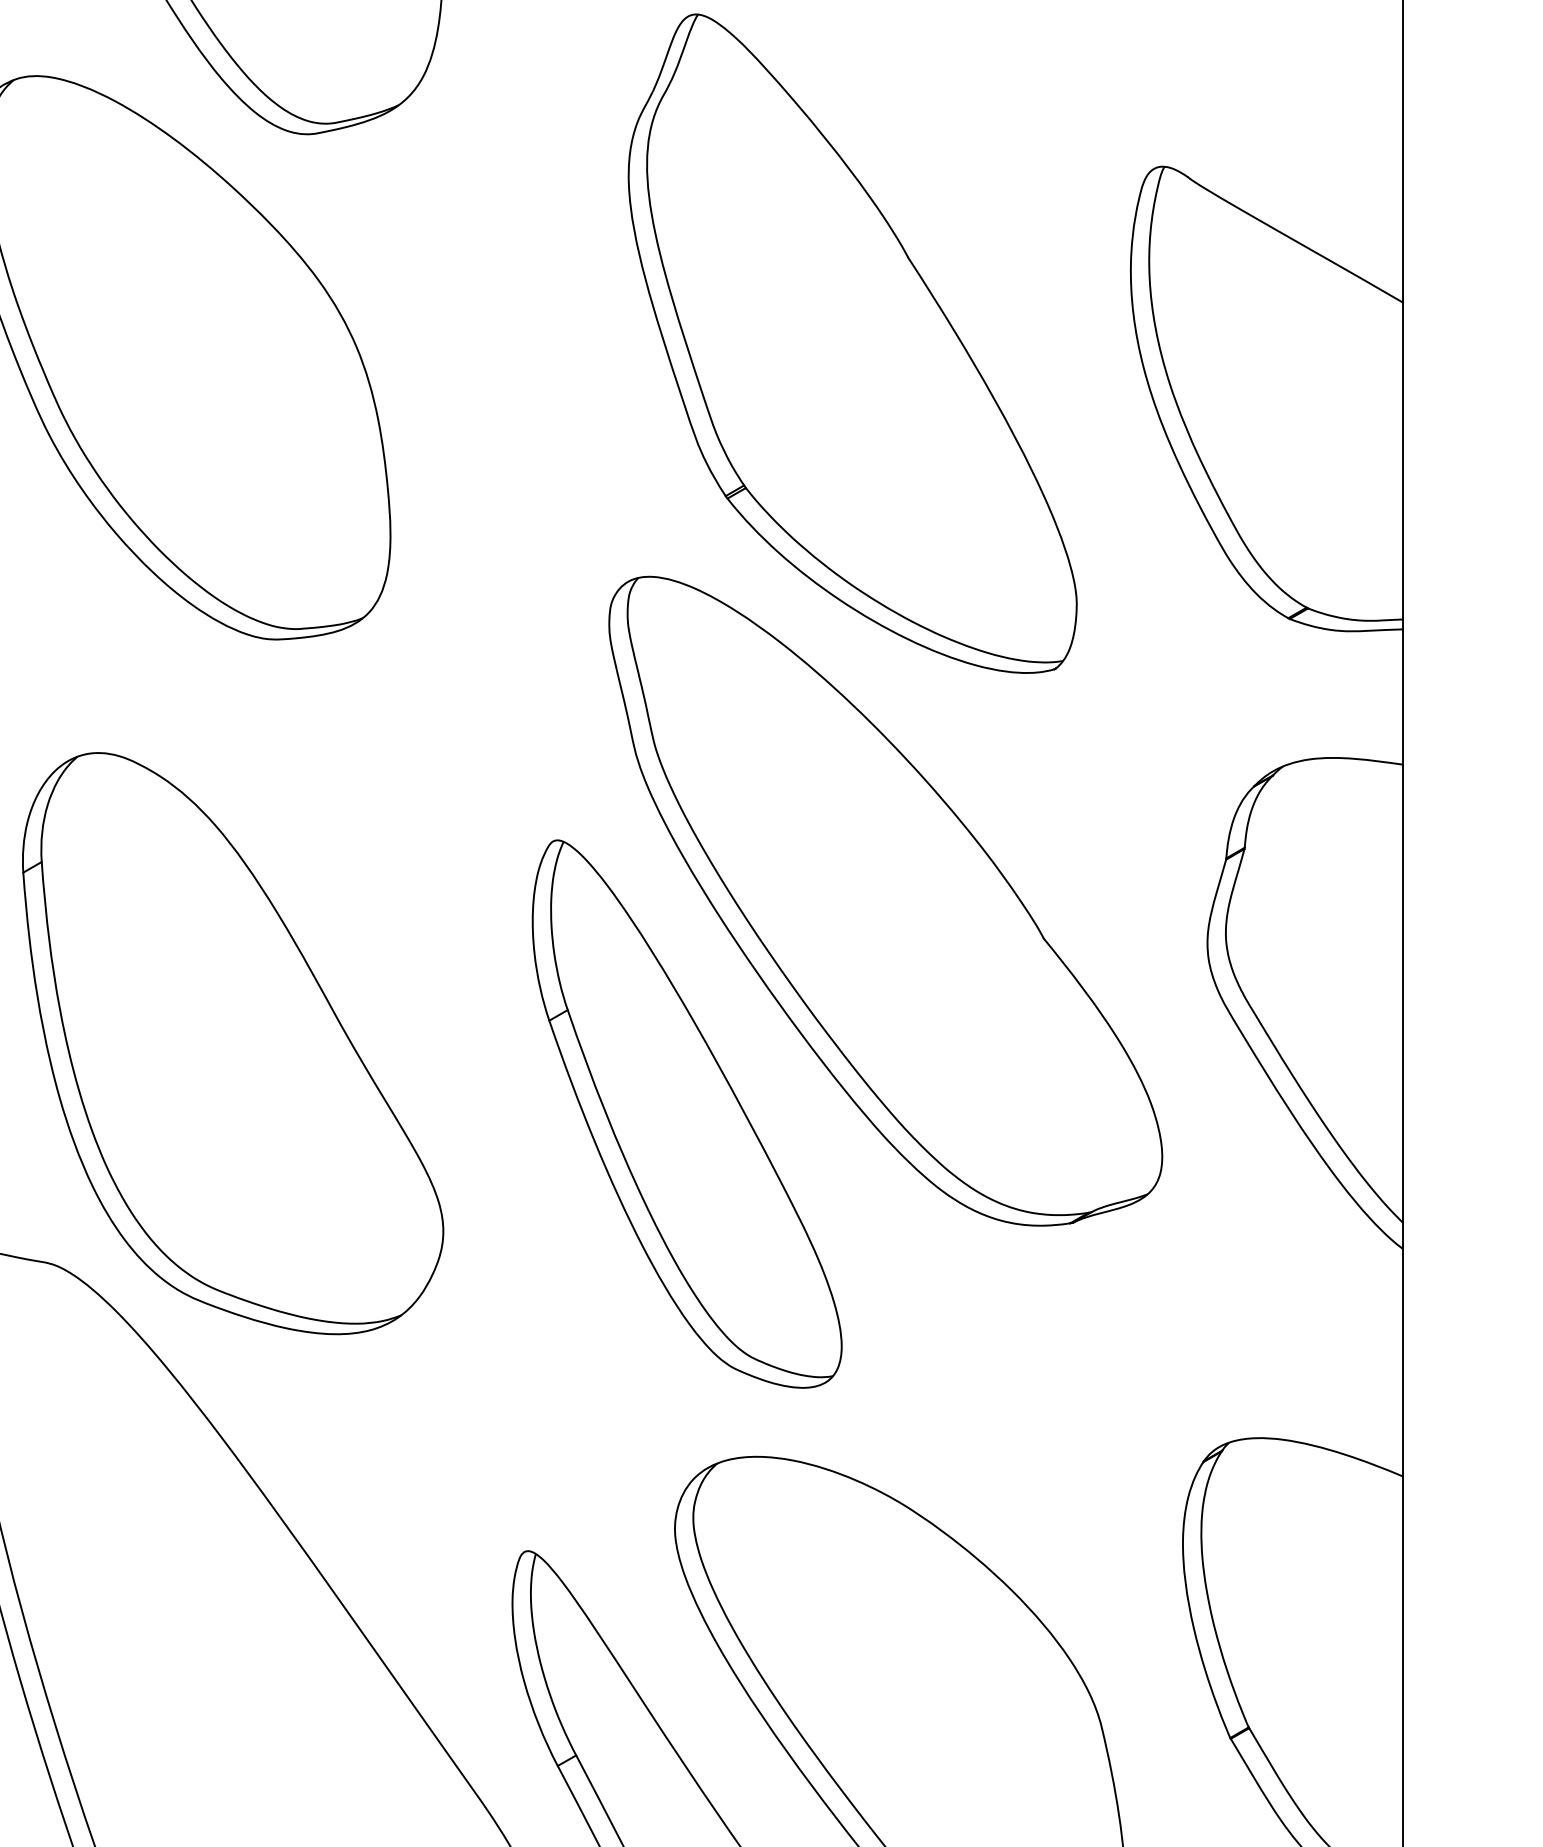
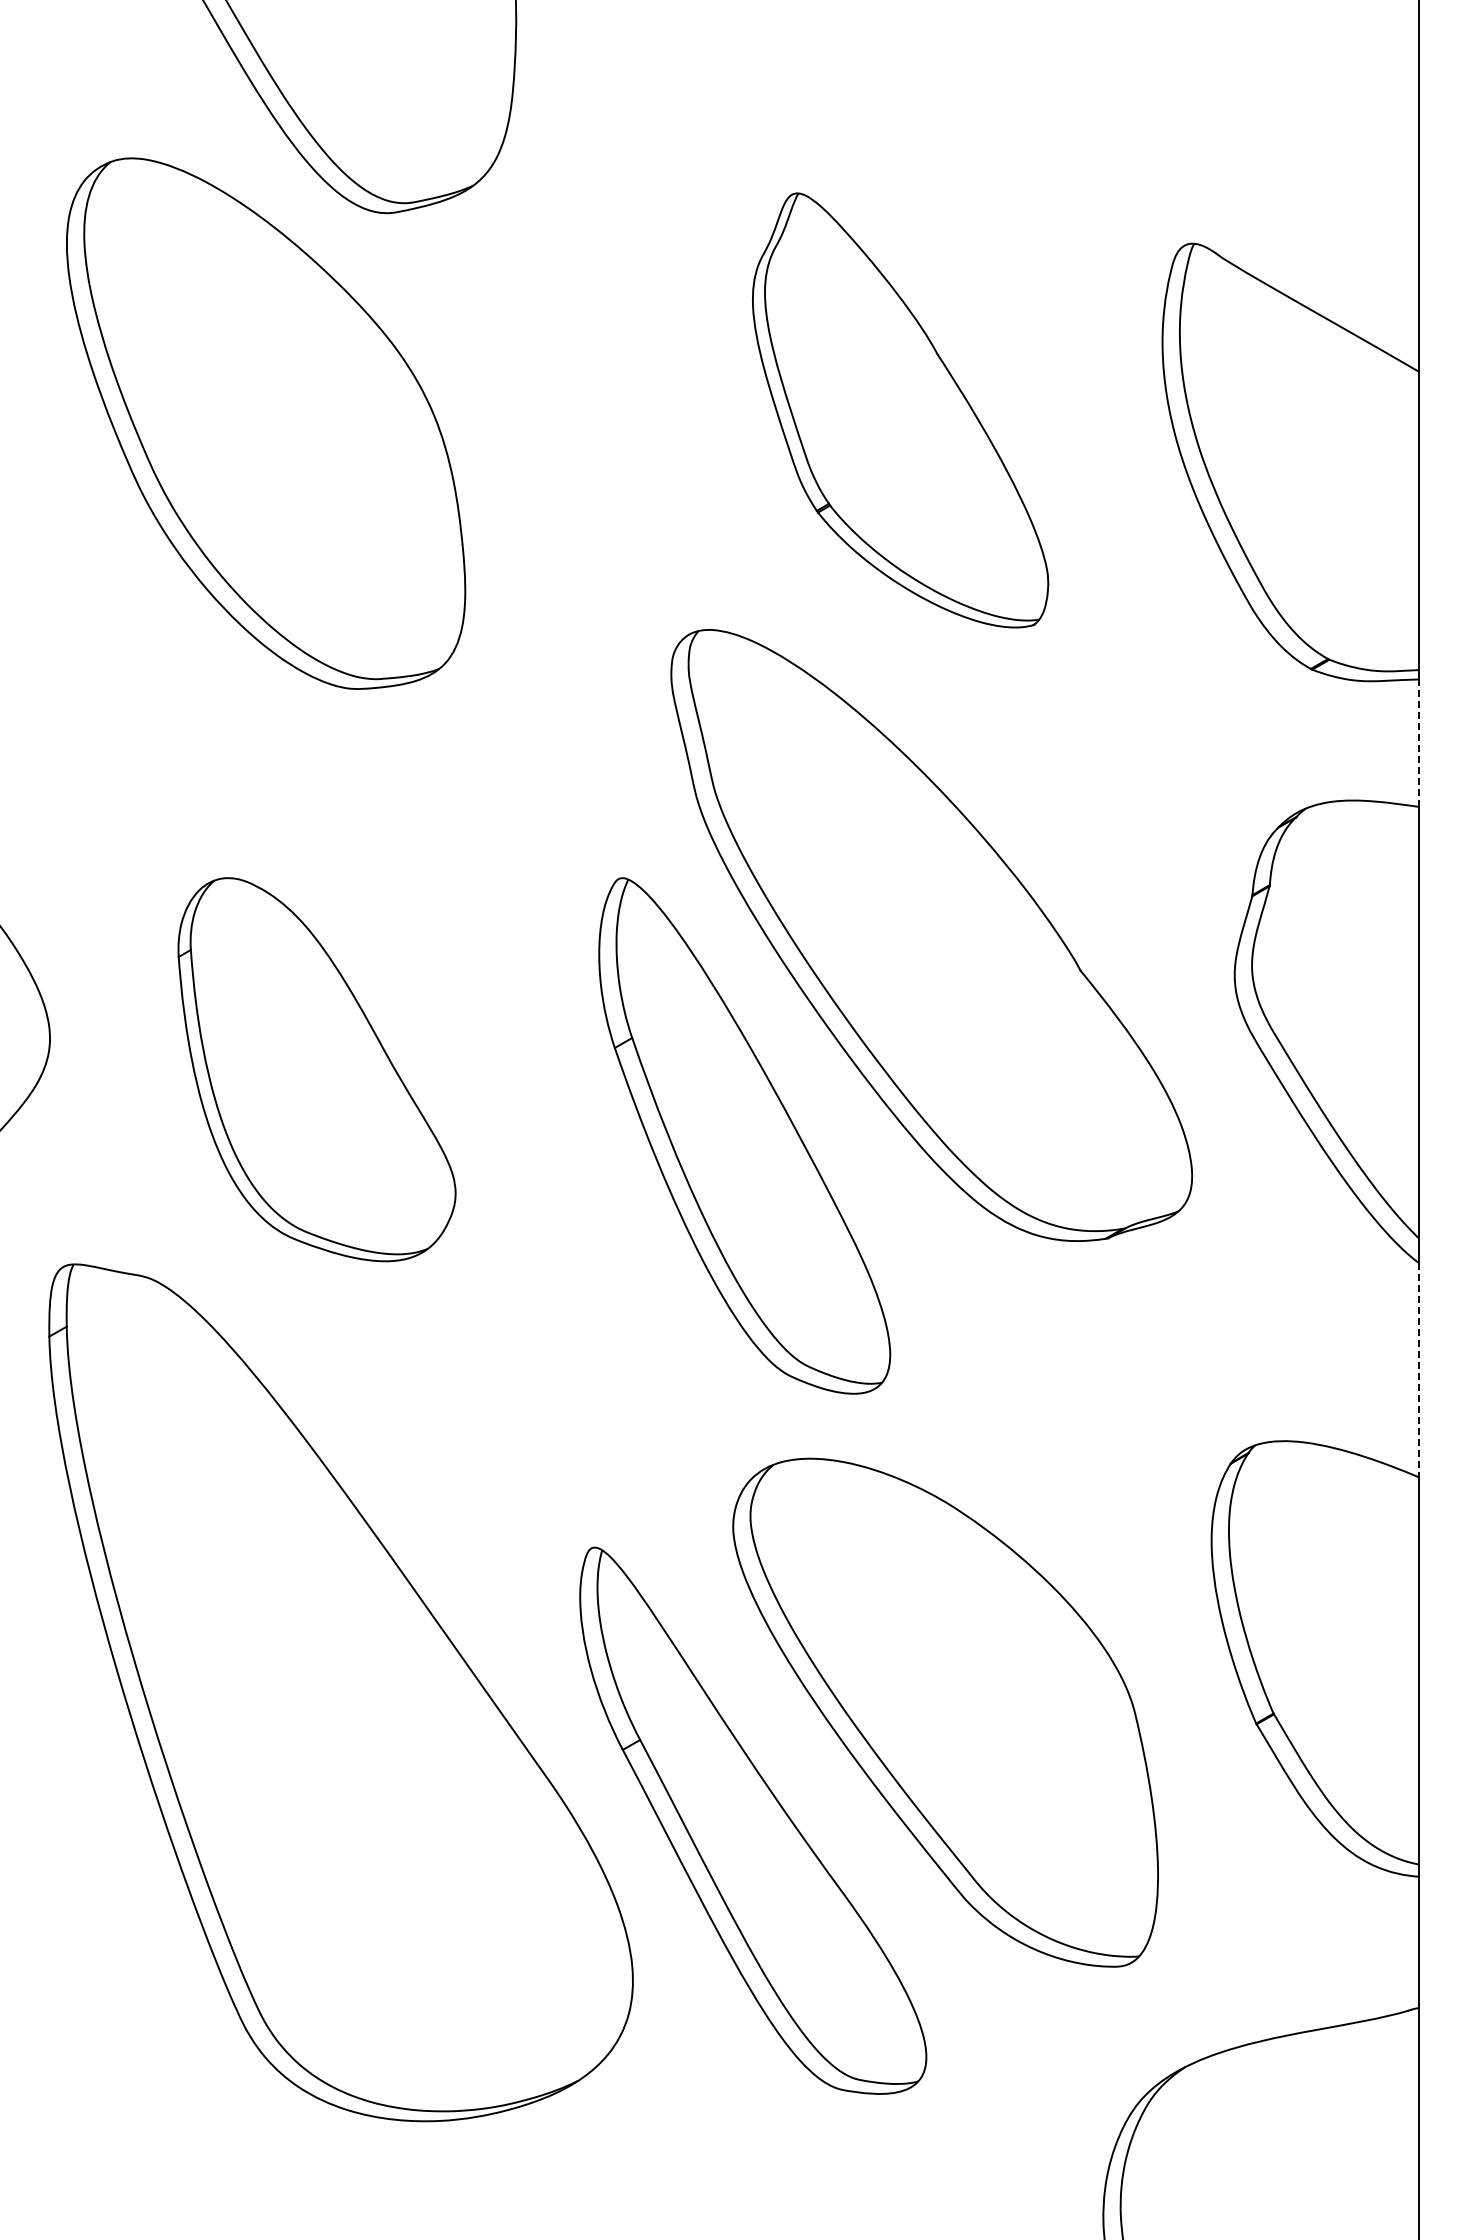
part: (852, 343) -> (900, 410), size x0.7
line: (1403, 697) -> (1419, 743), solid -> dashed
part: (232, 1043) -> (316, 1069), size x0.7
line: (1403, 1363) -> (1419, 1370), solid -> dashed

